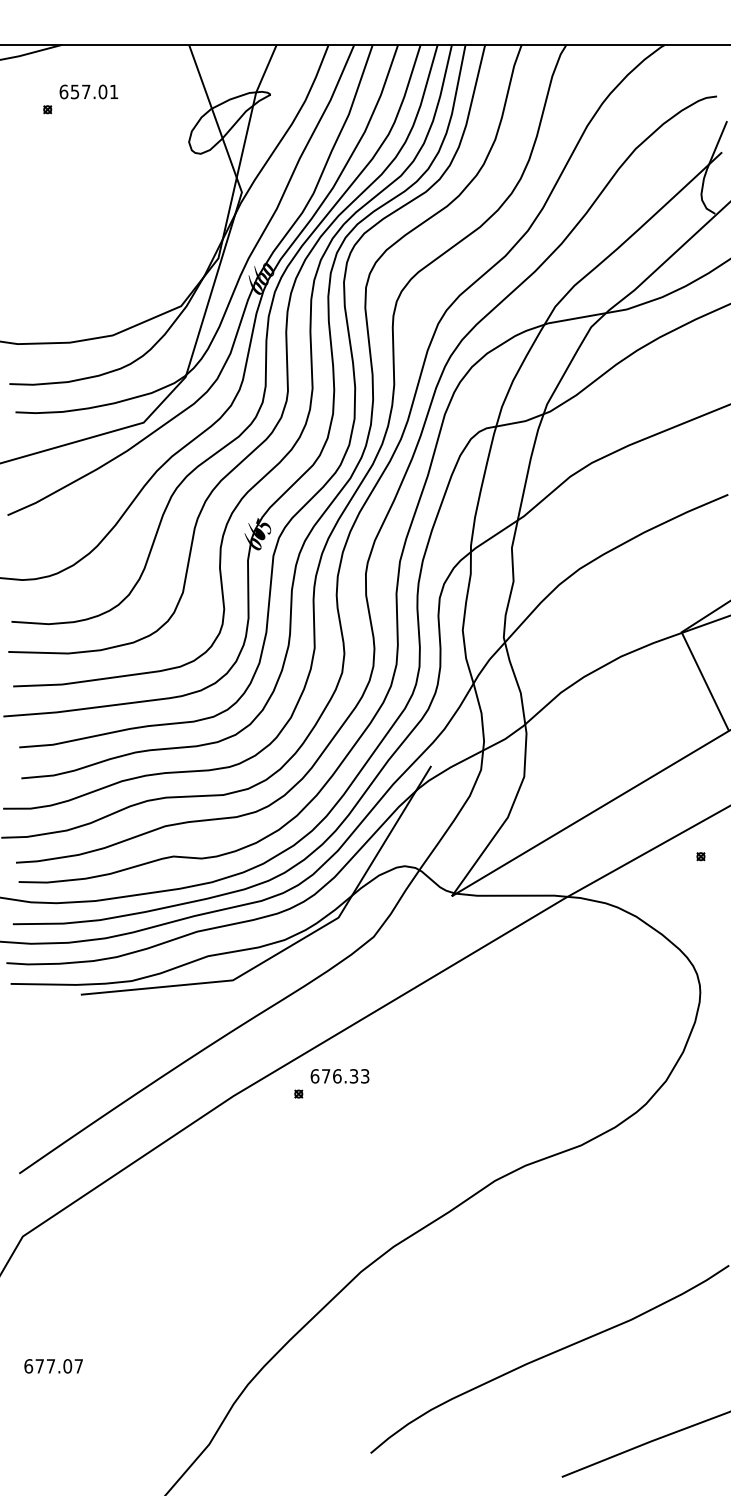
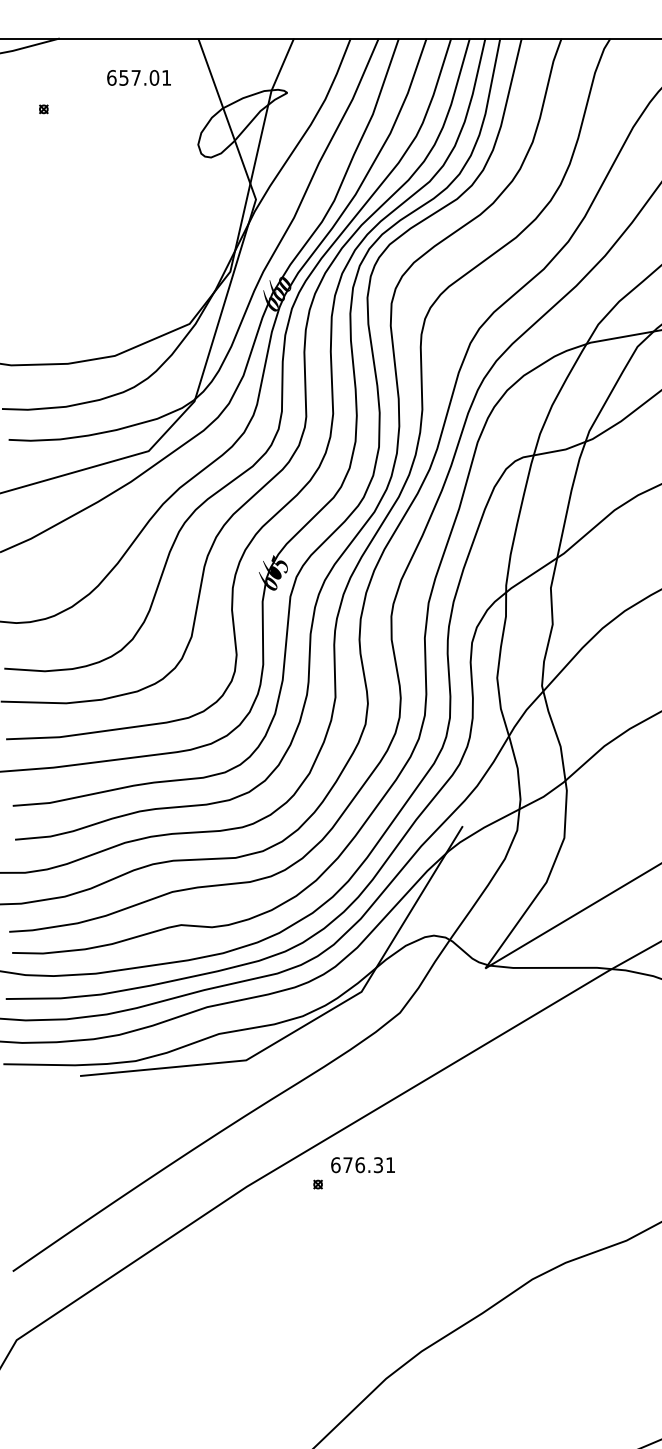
text: (88, 91) -> (138, 77), moved
text: (365, 1076) -> (390, 1165), 676.33 -> 676.31

